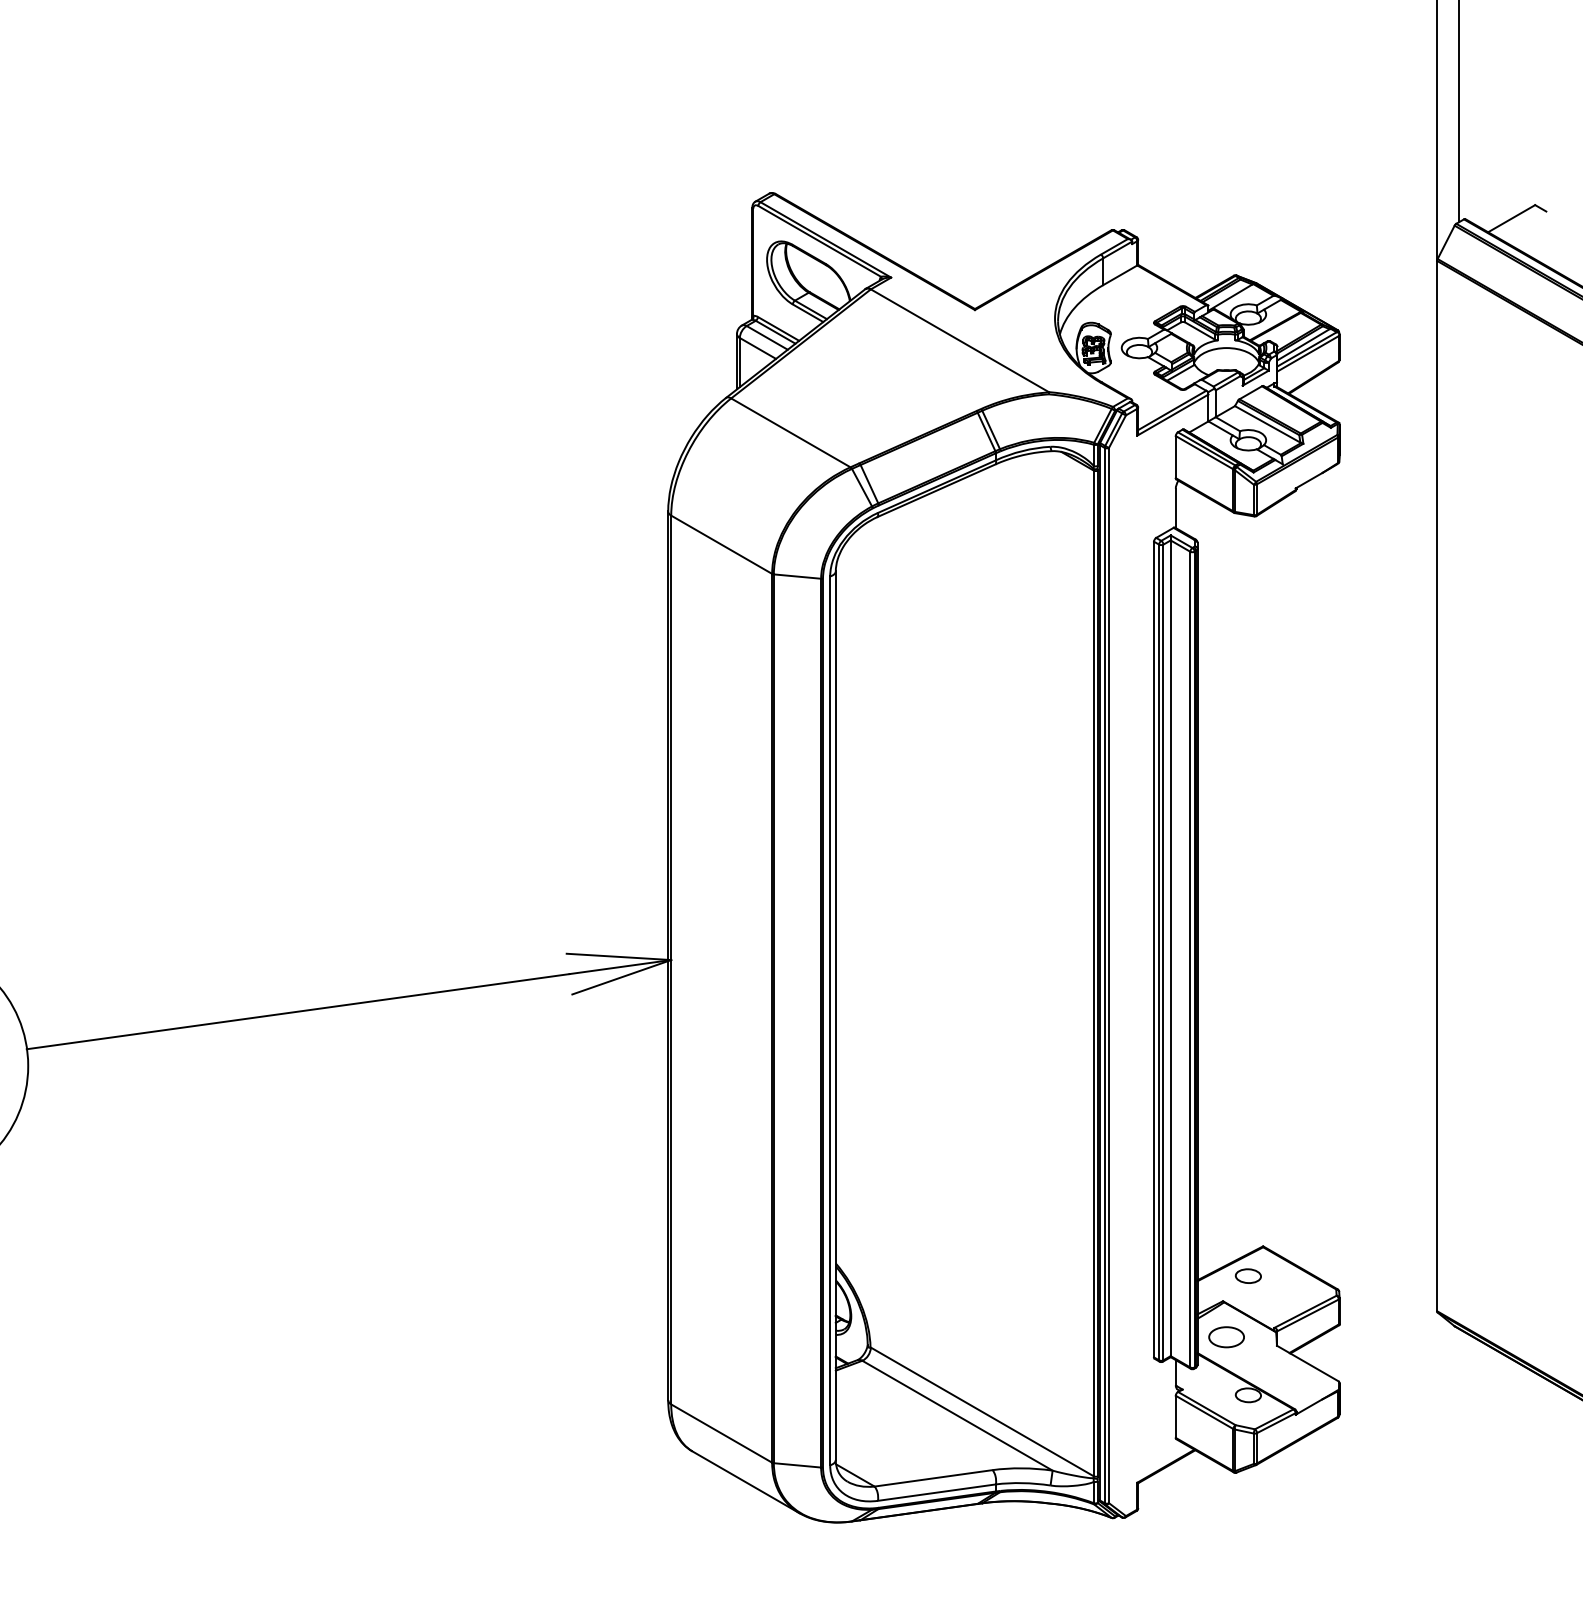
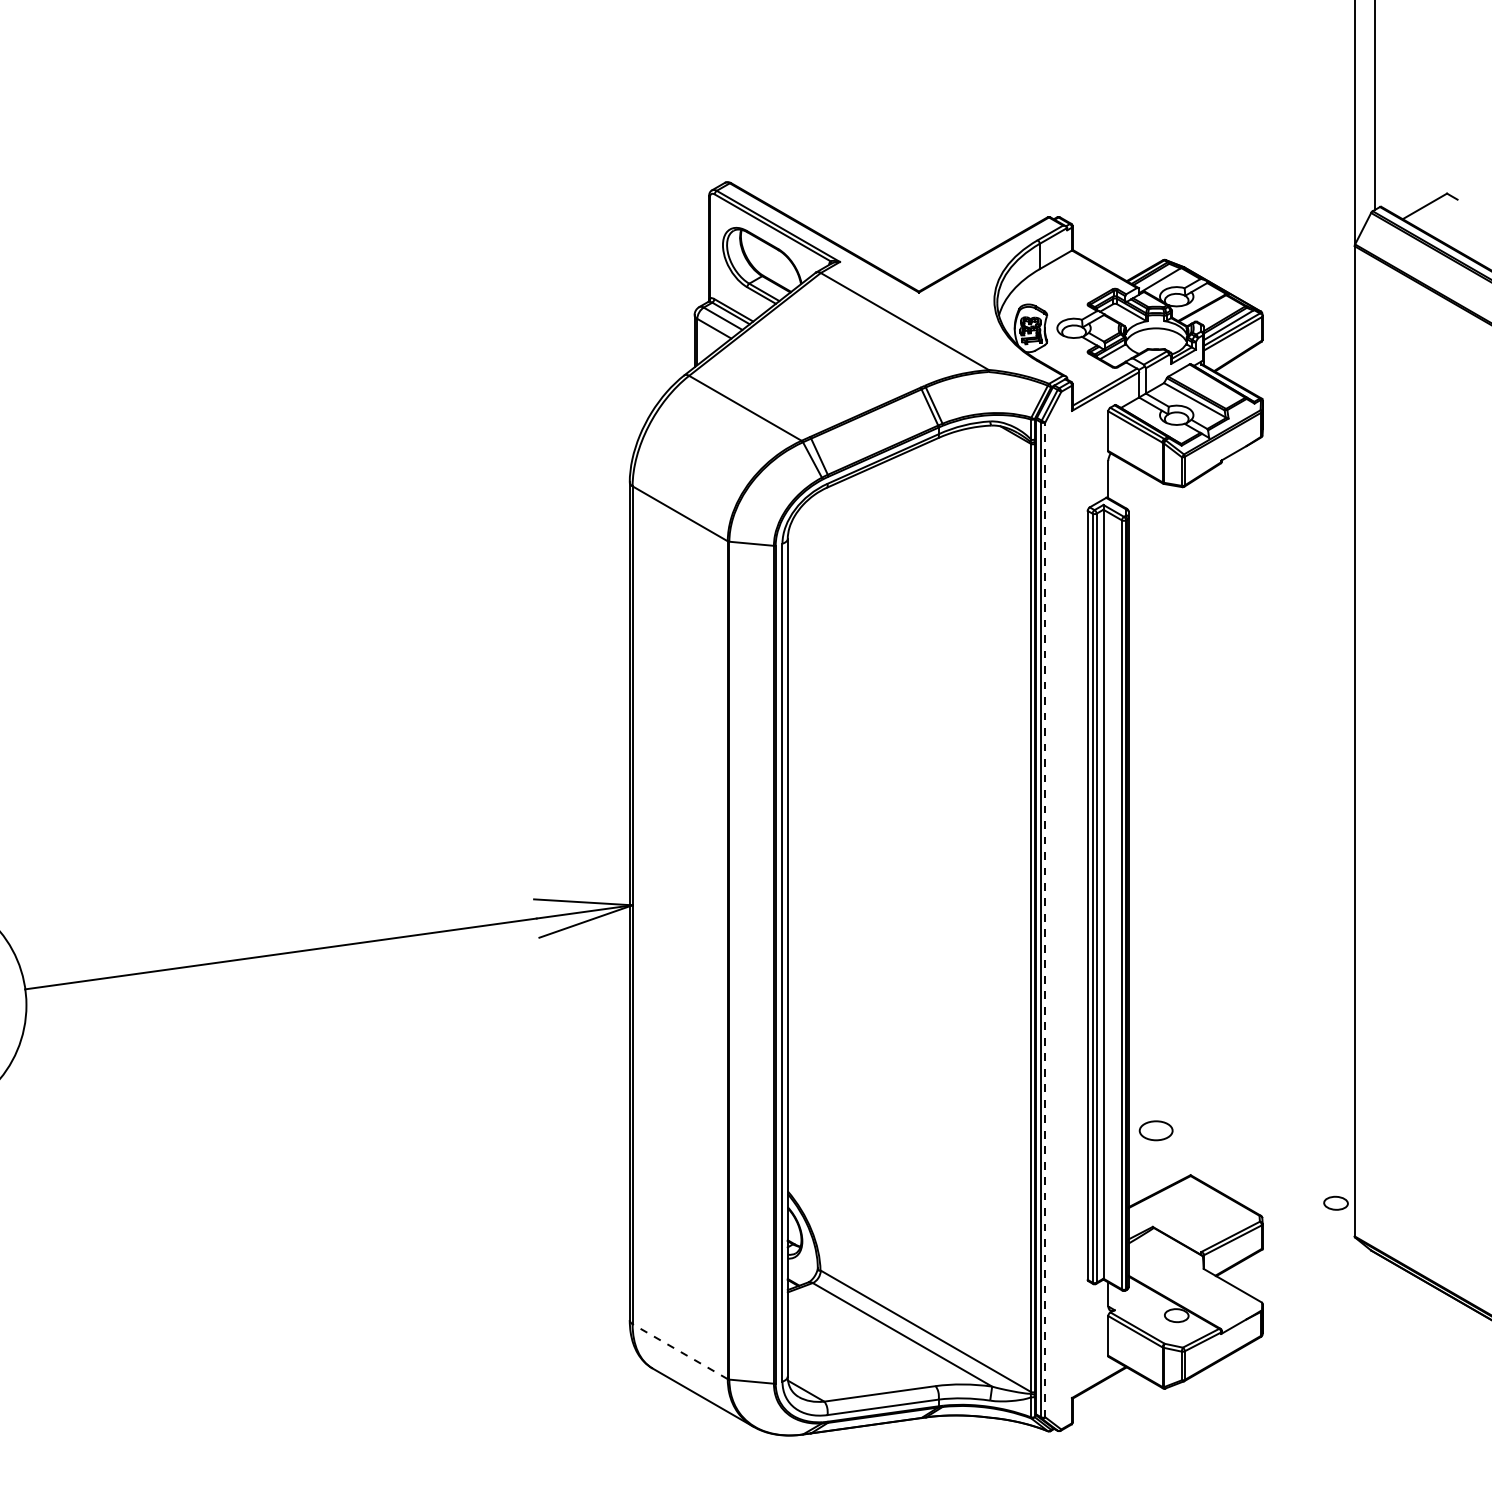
line: (1109, 975) -> (1045, 919), solid -> dashed
part: (1247, 1275) -> (1335, 1202), moved
part: (1226, 1337) -> (1156, 1131), moved
line: (721, 1433) -> (680, 1351), solid -> dashed

